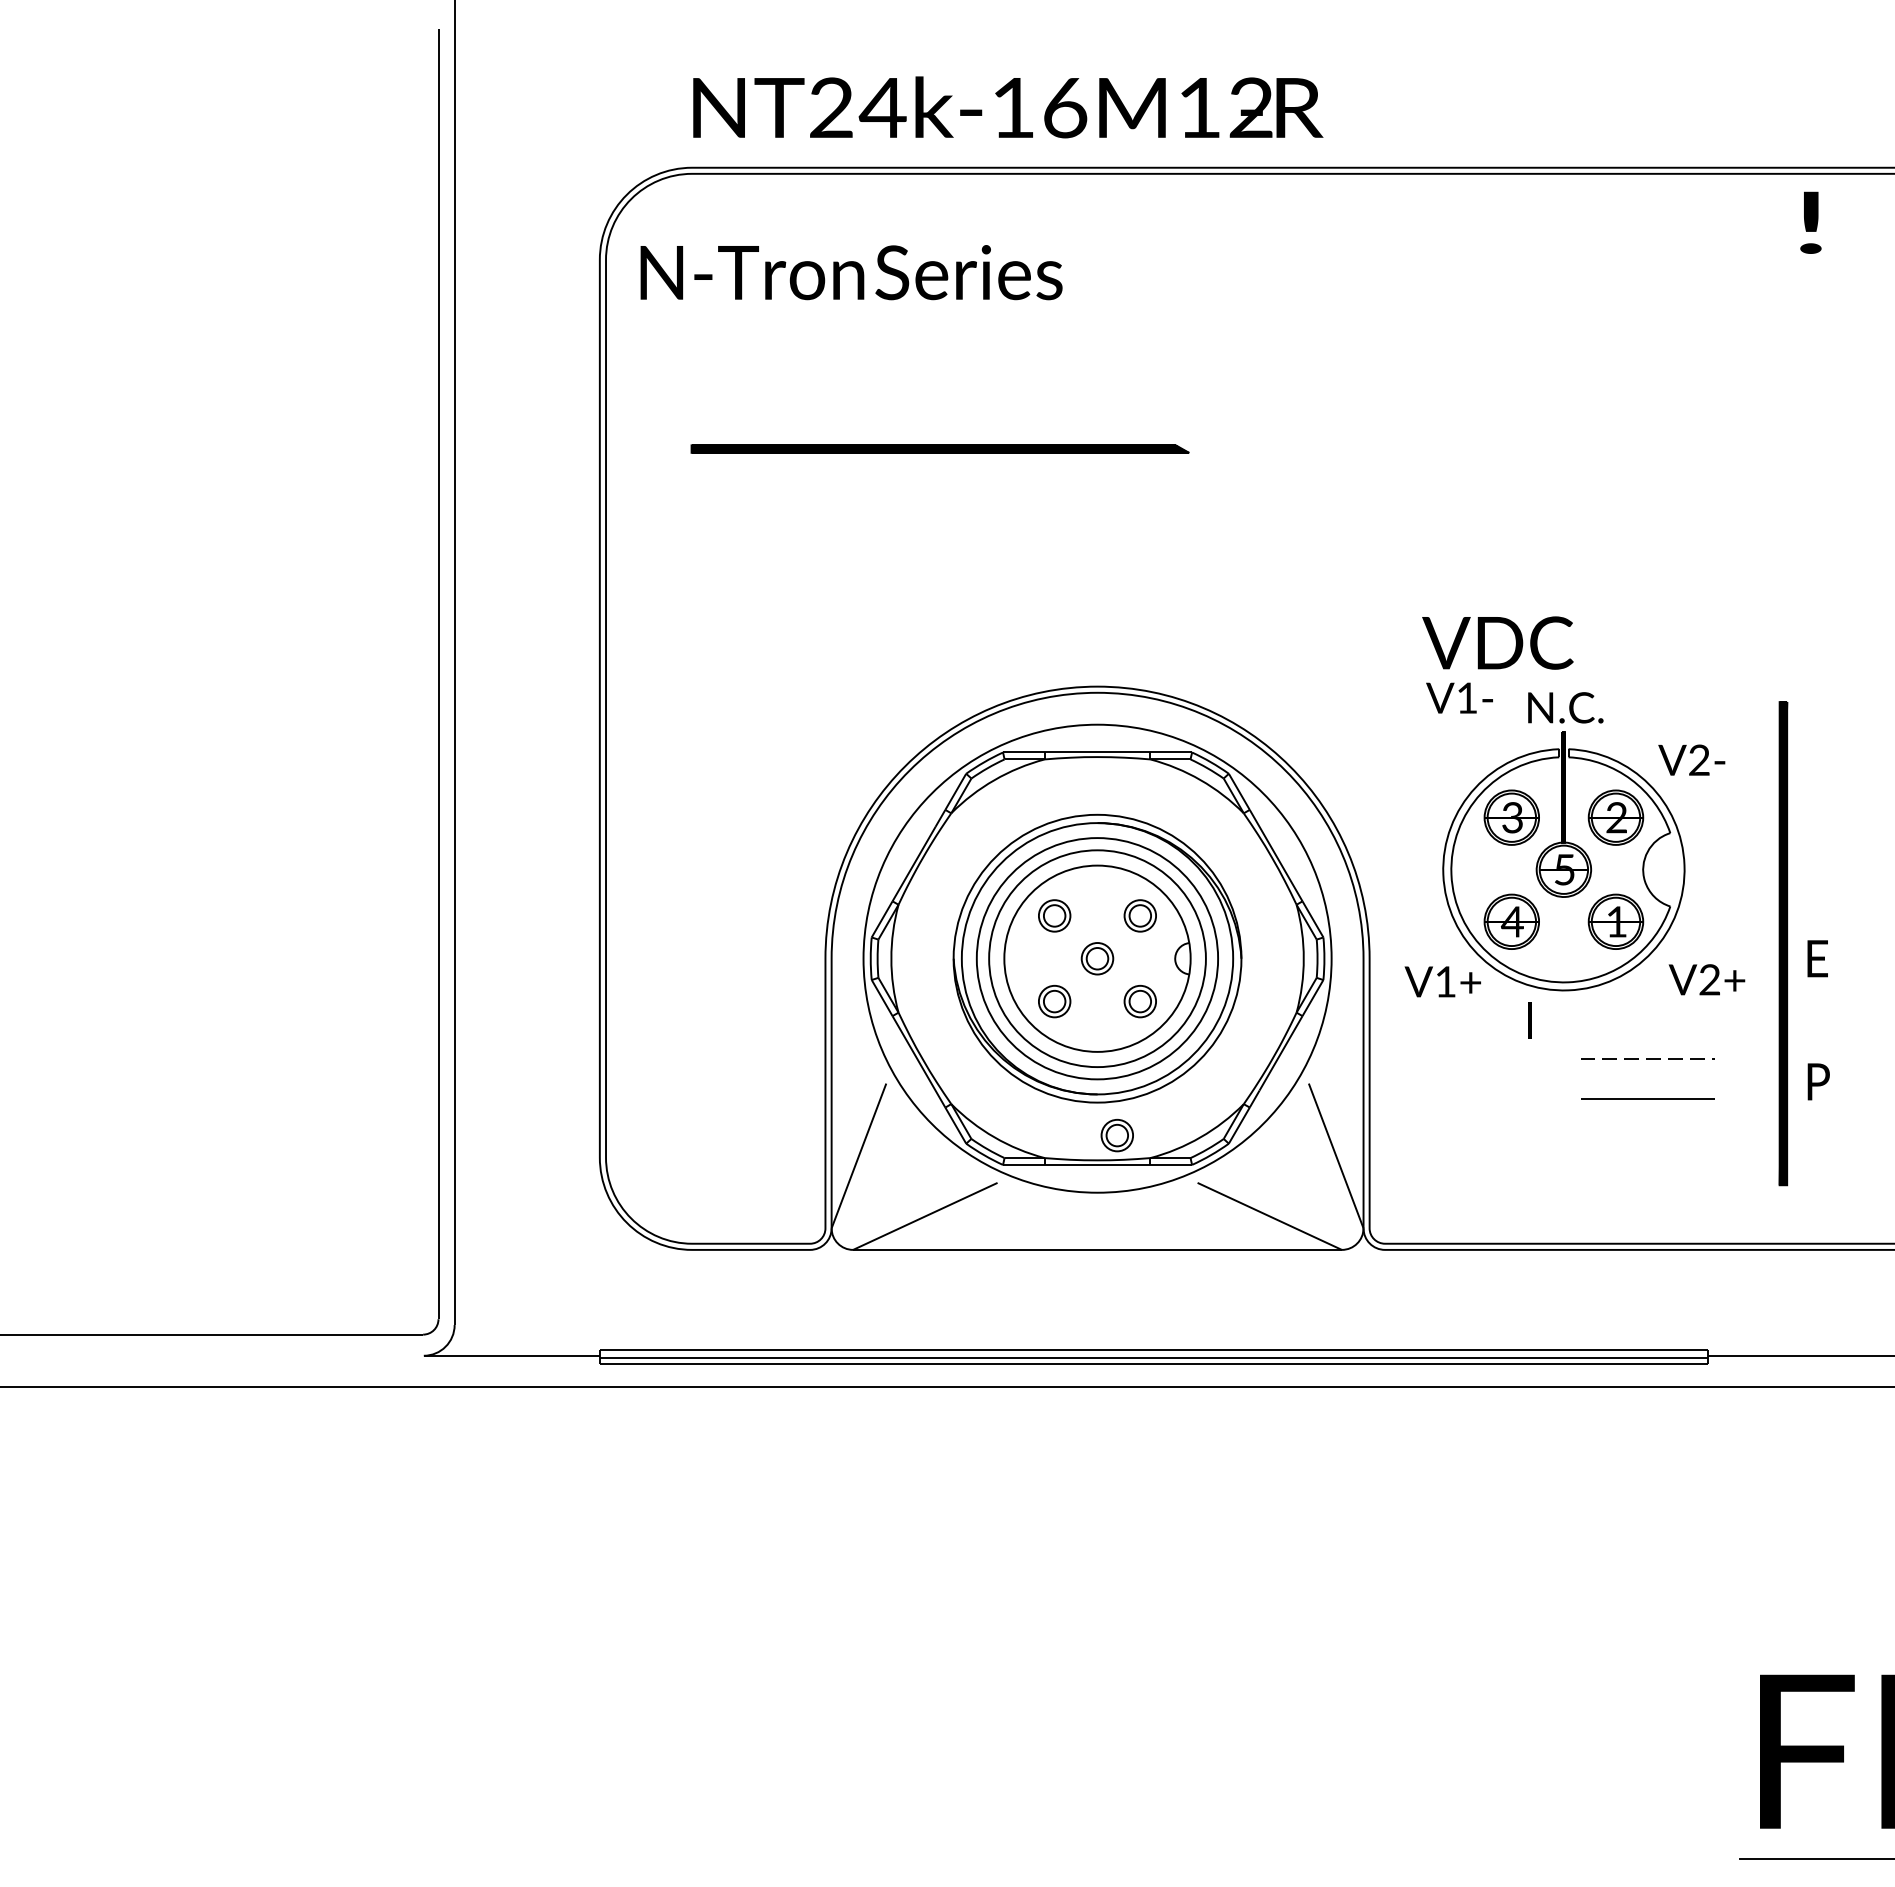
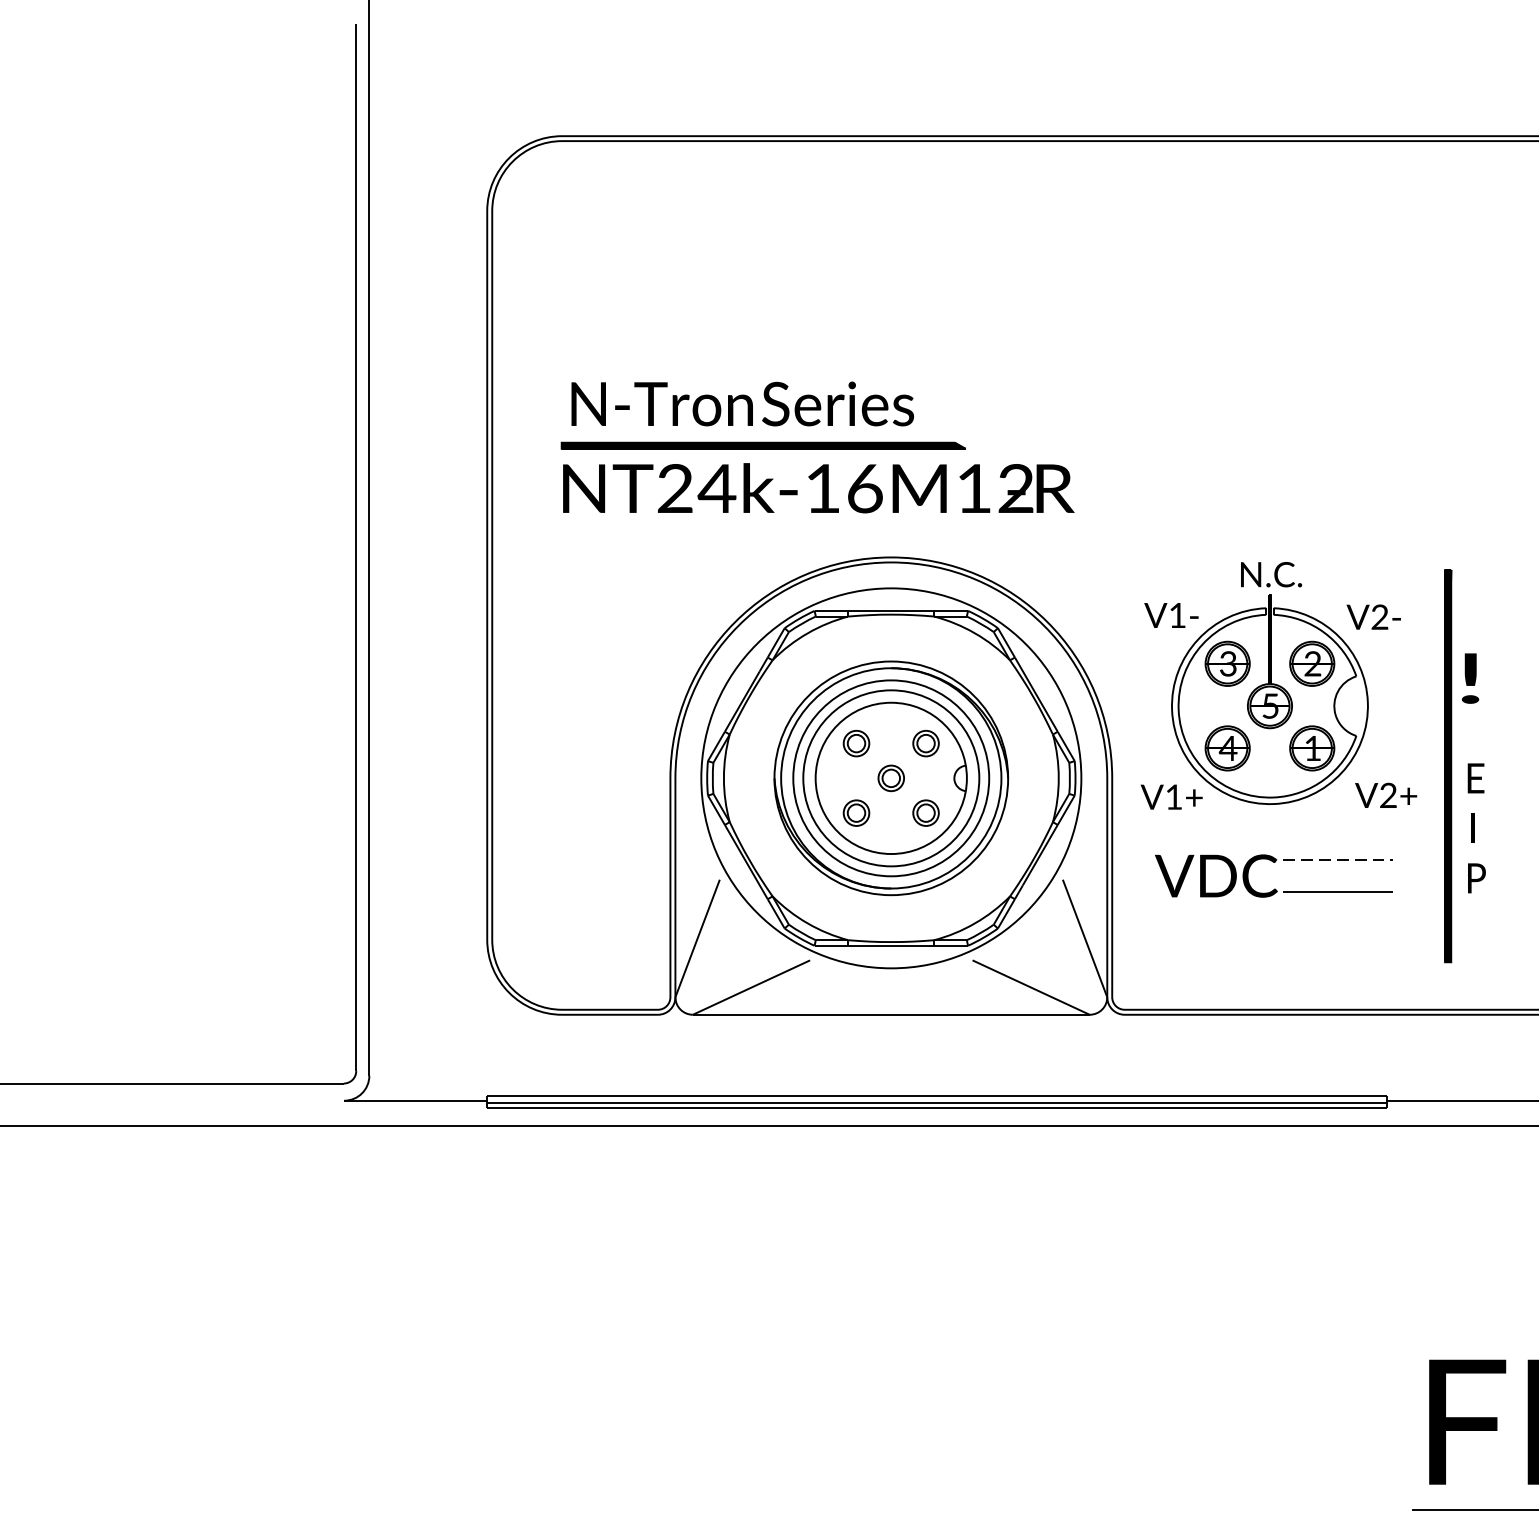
text: (1008, 107) -> (819, 488), moved
text: (1810, 222) -> (1470, 678), moved
text: (851, 272) -> (742, 403), moved
part: (939, 448) -> (763, 445), moved
text: (1497, 642) -> (1216, 875), moved
text: (1459, 697) -> (1171, 614), moved
text: (1529, 1020) -> (1472, 828), moved
part: (1116, 1135) -> (906, 921), removed

